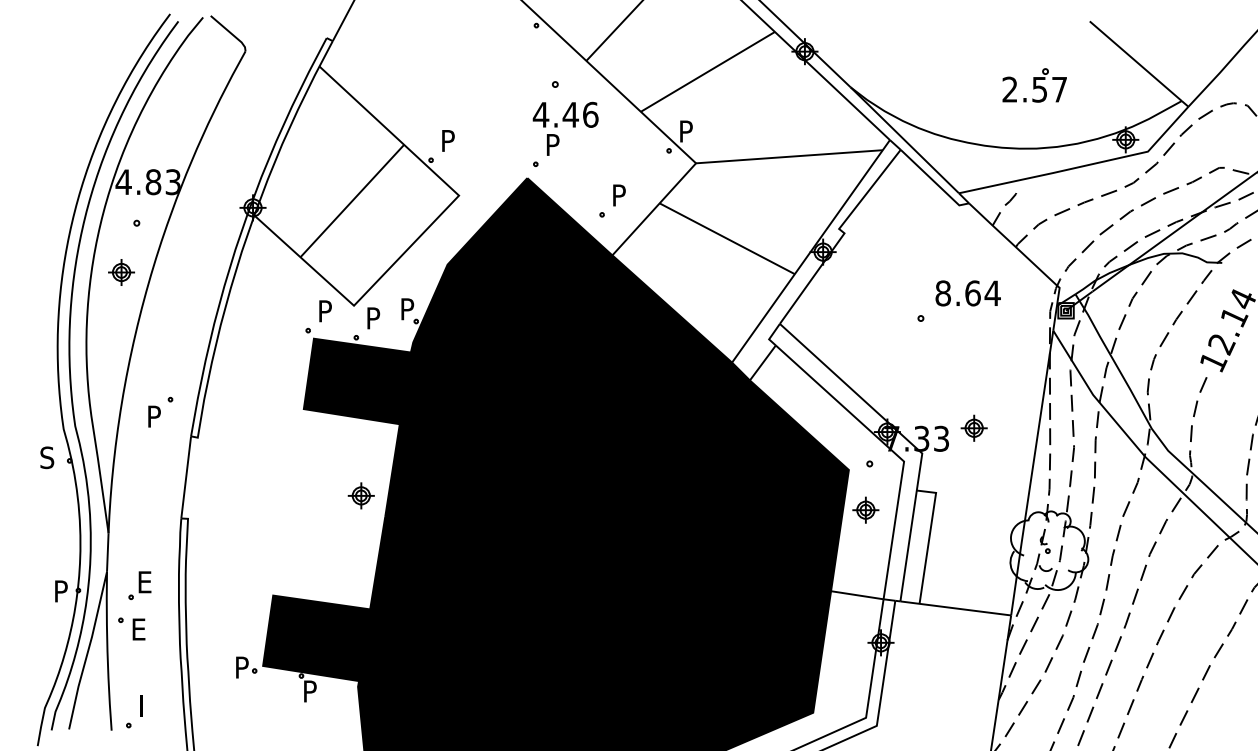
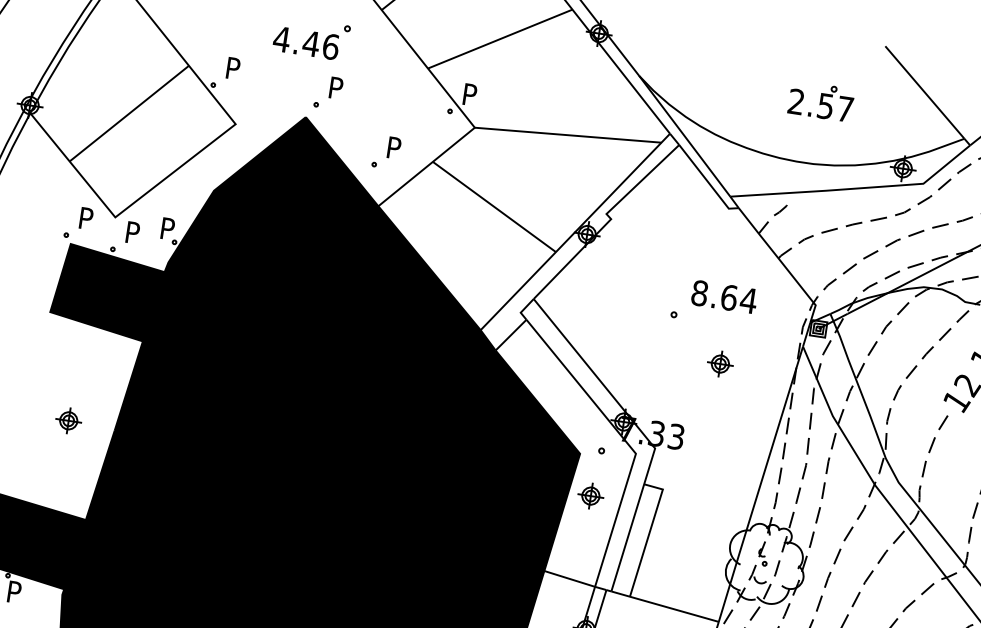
text: (565, 114) -> (306, 42), moved
part: (973, 427) -> (719, 363), moved
part: (360, 495) -> (67, 420), moved

